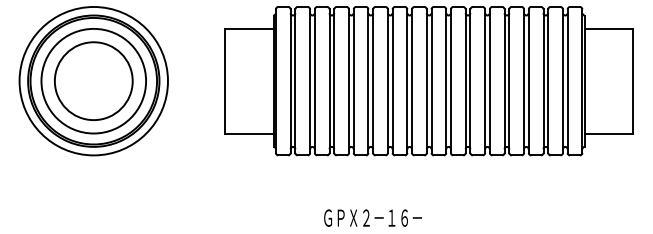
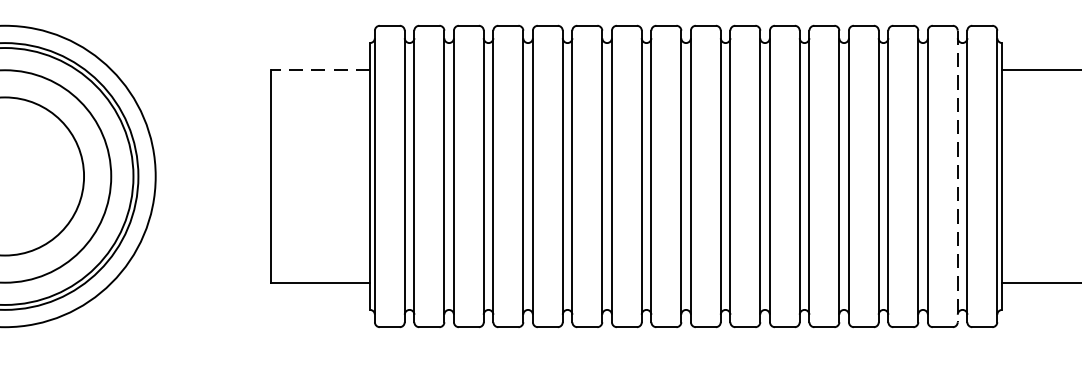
line: (248, 28) -> (319, 69), solid -> dashed
line: (562, 81) -> (956, 177), solid -> dashed

